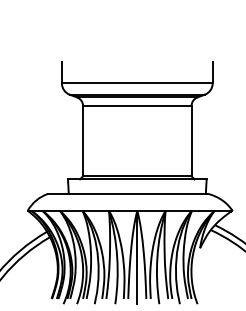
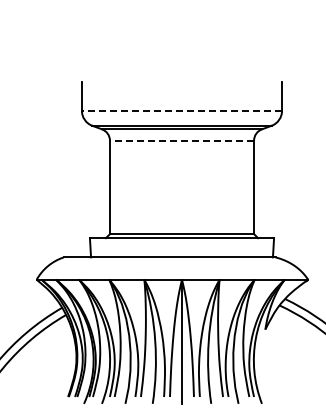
line: (136, 83) -> (181, 110), solid -> dashed
line: (136, 105) -> (181, 140), solid -> dashed

